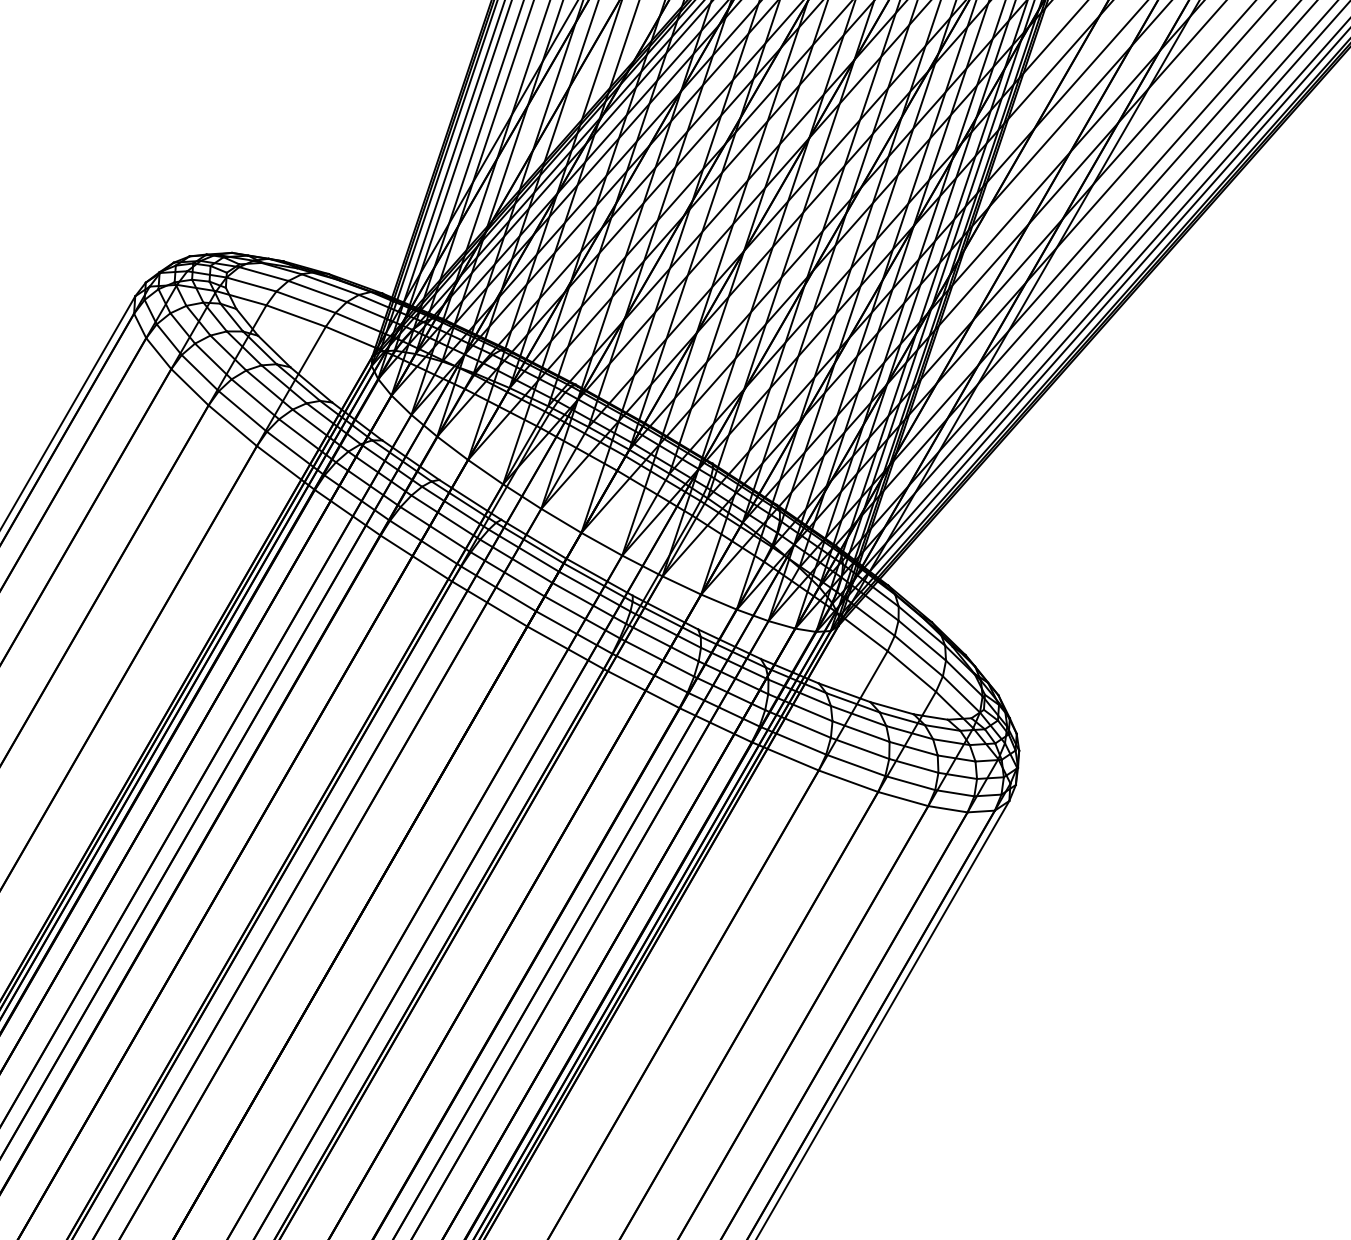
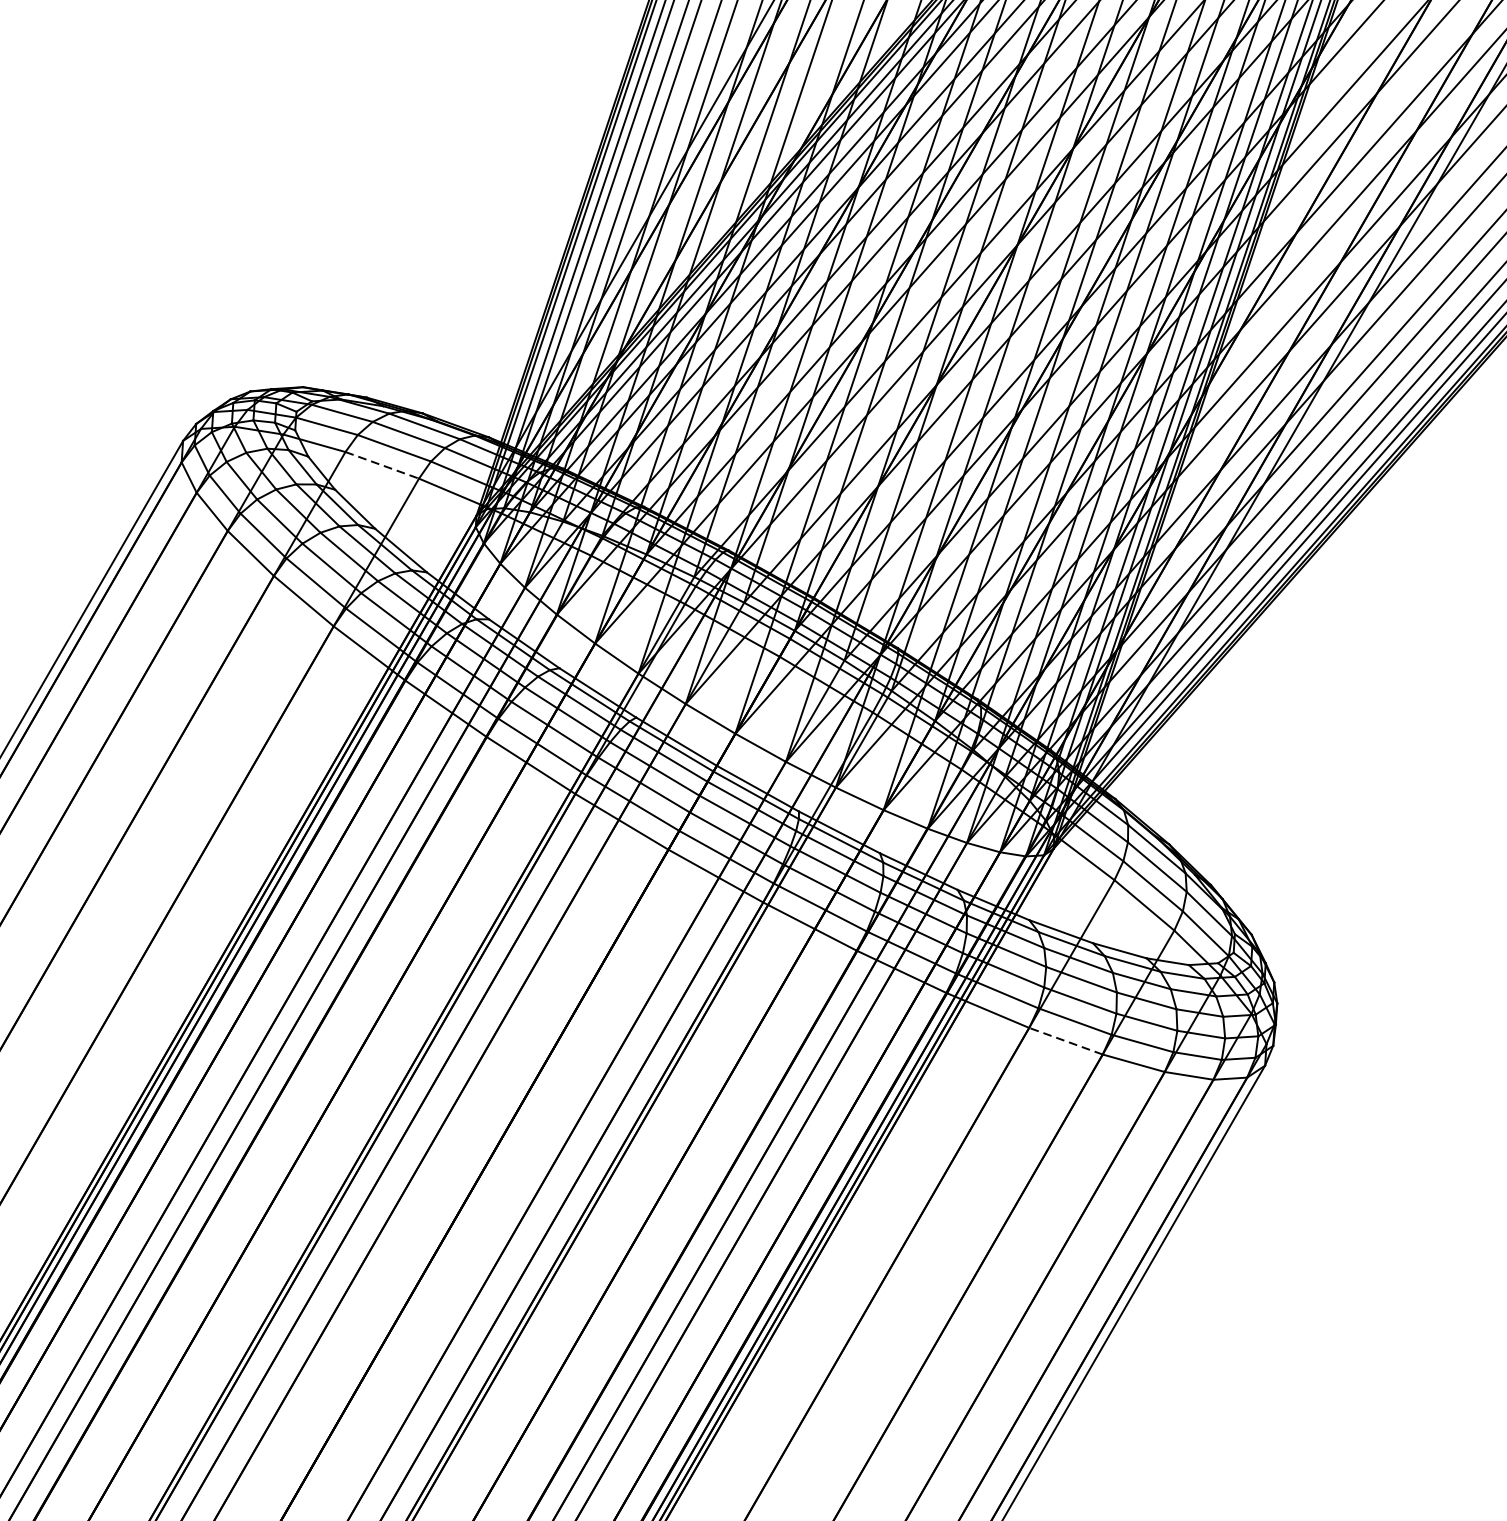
line: (296, 316) -> (382, 465), solid -> dashed
line: (848, 781) -> (1066, 1041), solid -> dashed

